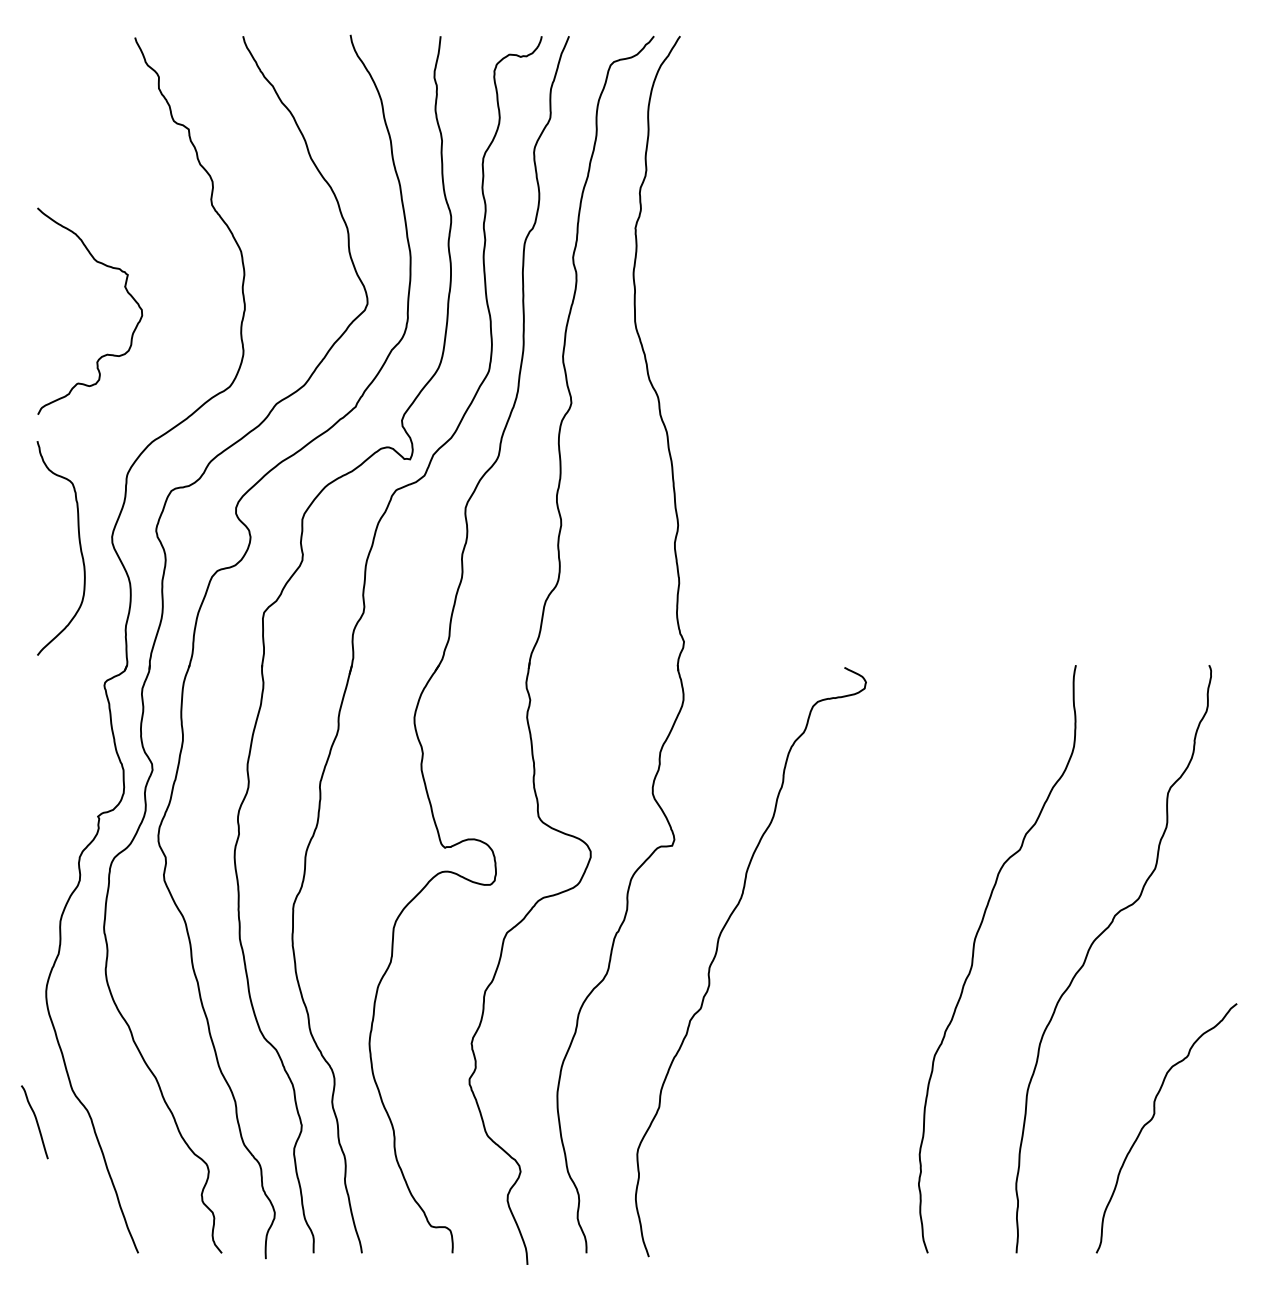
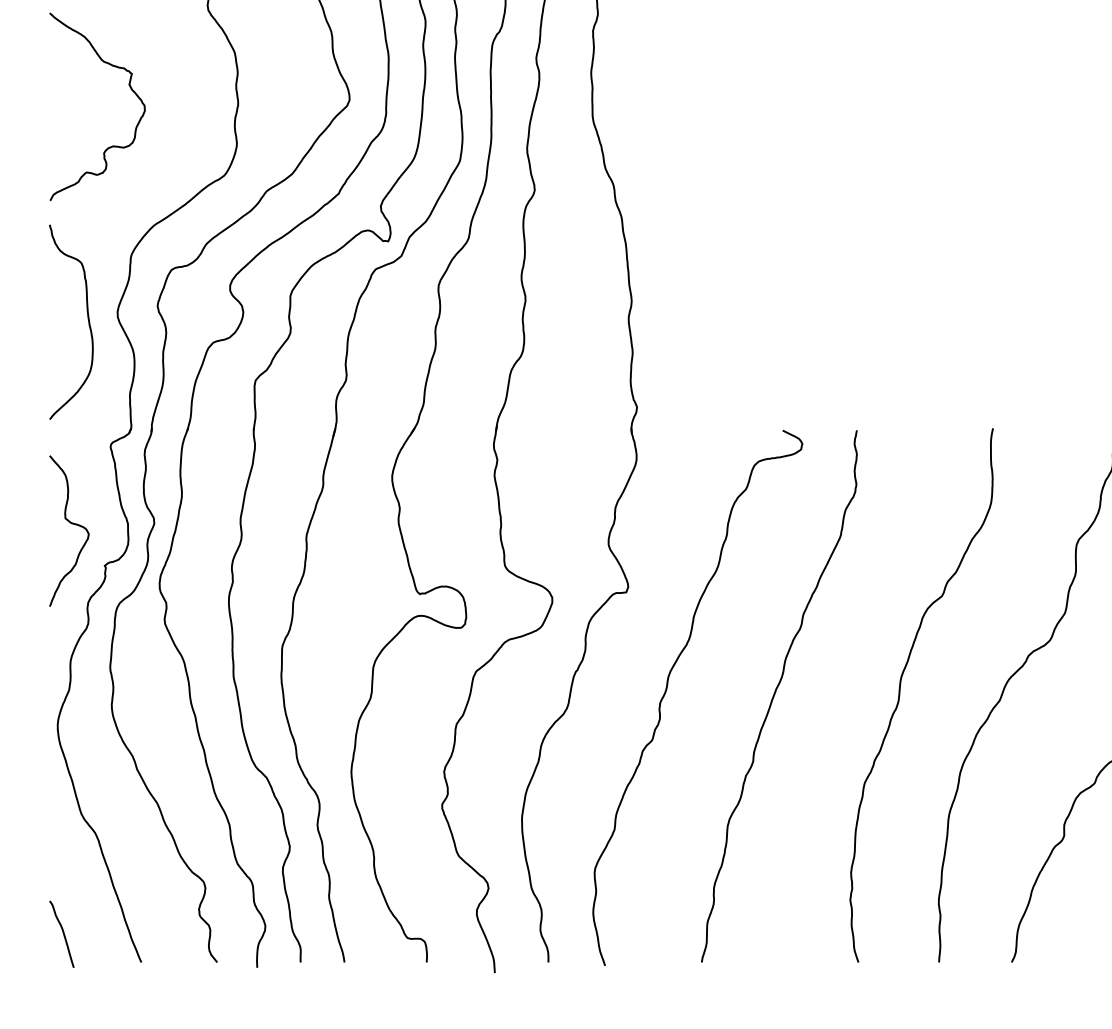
curve: (60, 770) -> (70, 523), added
curve: (836, 958) -> (775, 694), added
curve: (36, 1122) -> (63, 934), moved

